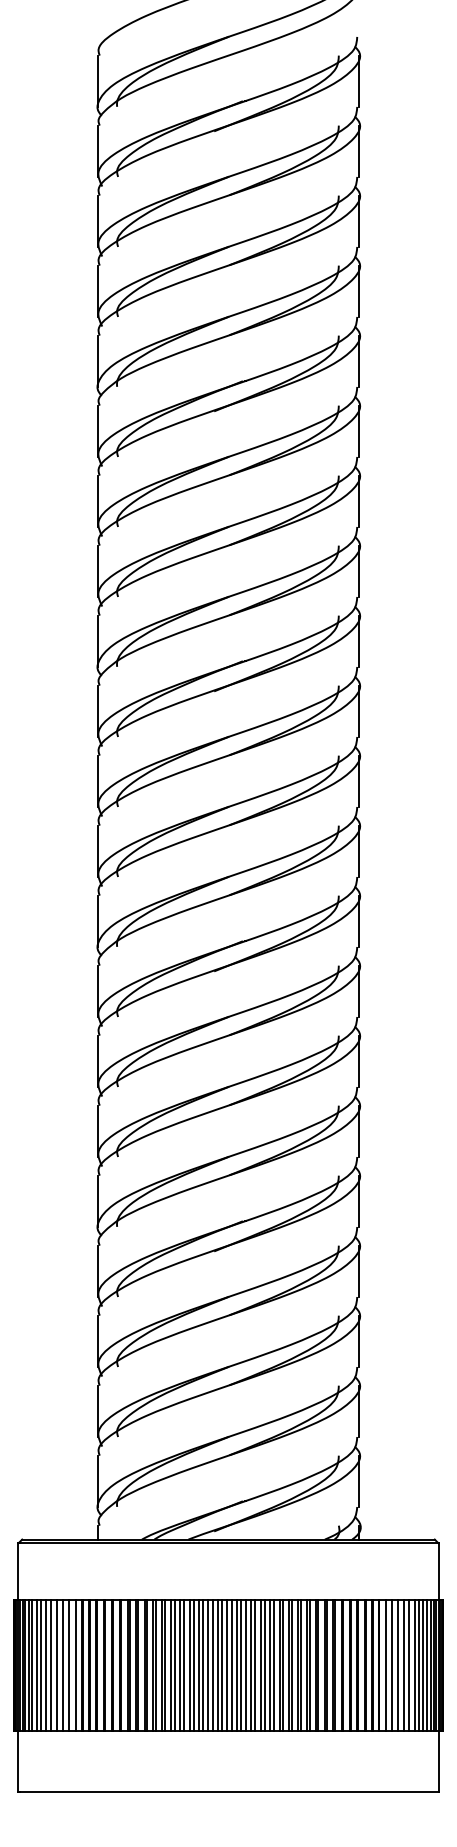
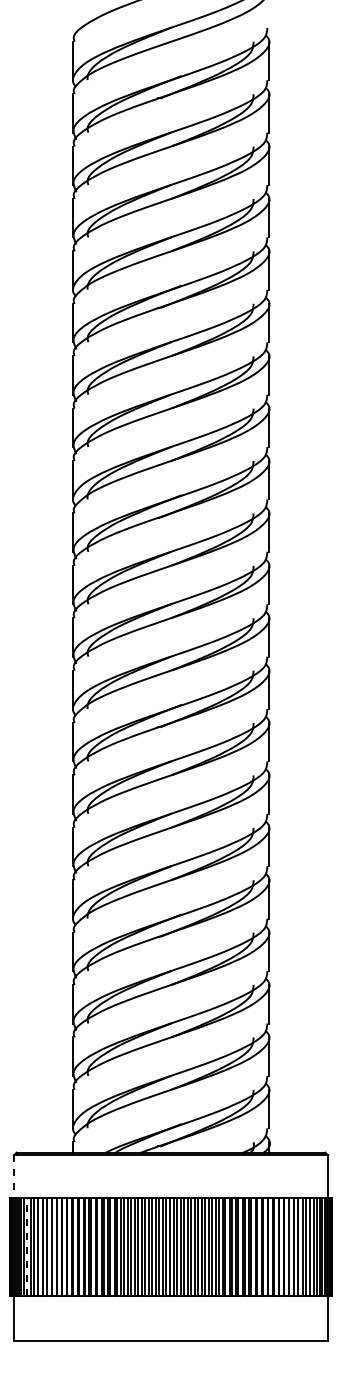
line: (18, 1572) -> (13, 1177), solid -> dashed
line: (36, 1665) -> (27, 1246), solid -> dashed

